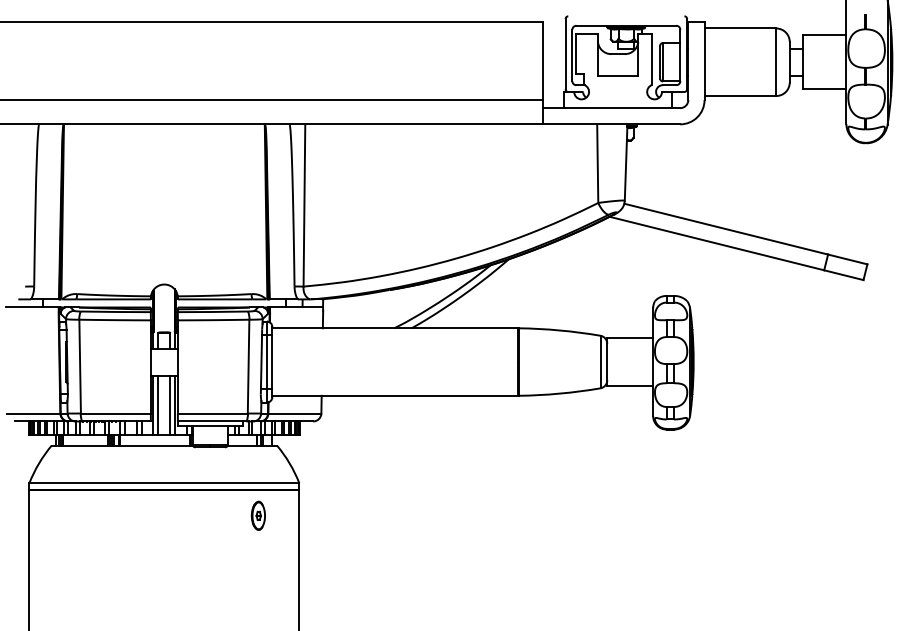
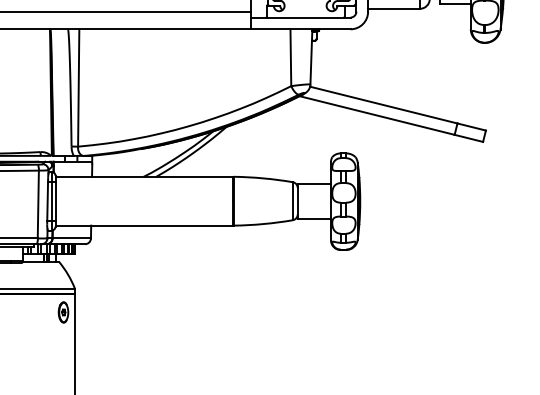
part: (257, 515) -> (62, 312), moved

